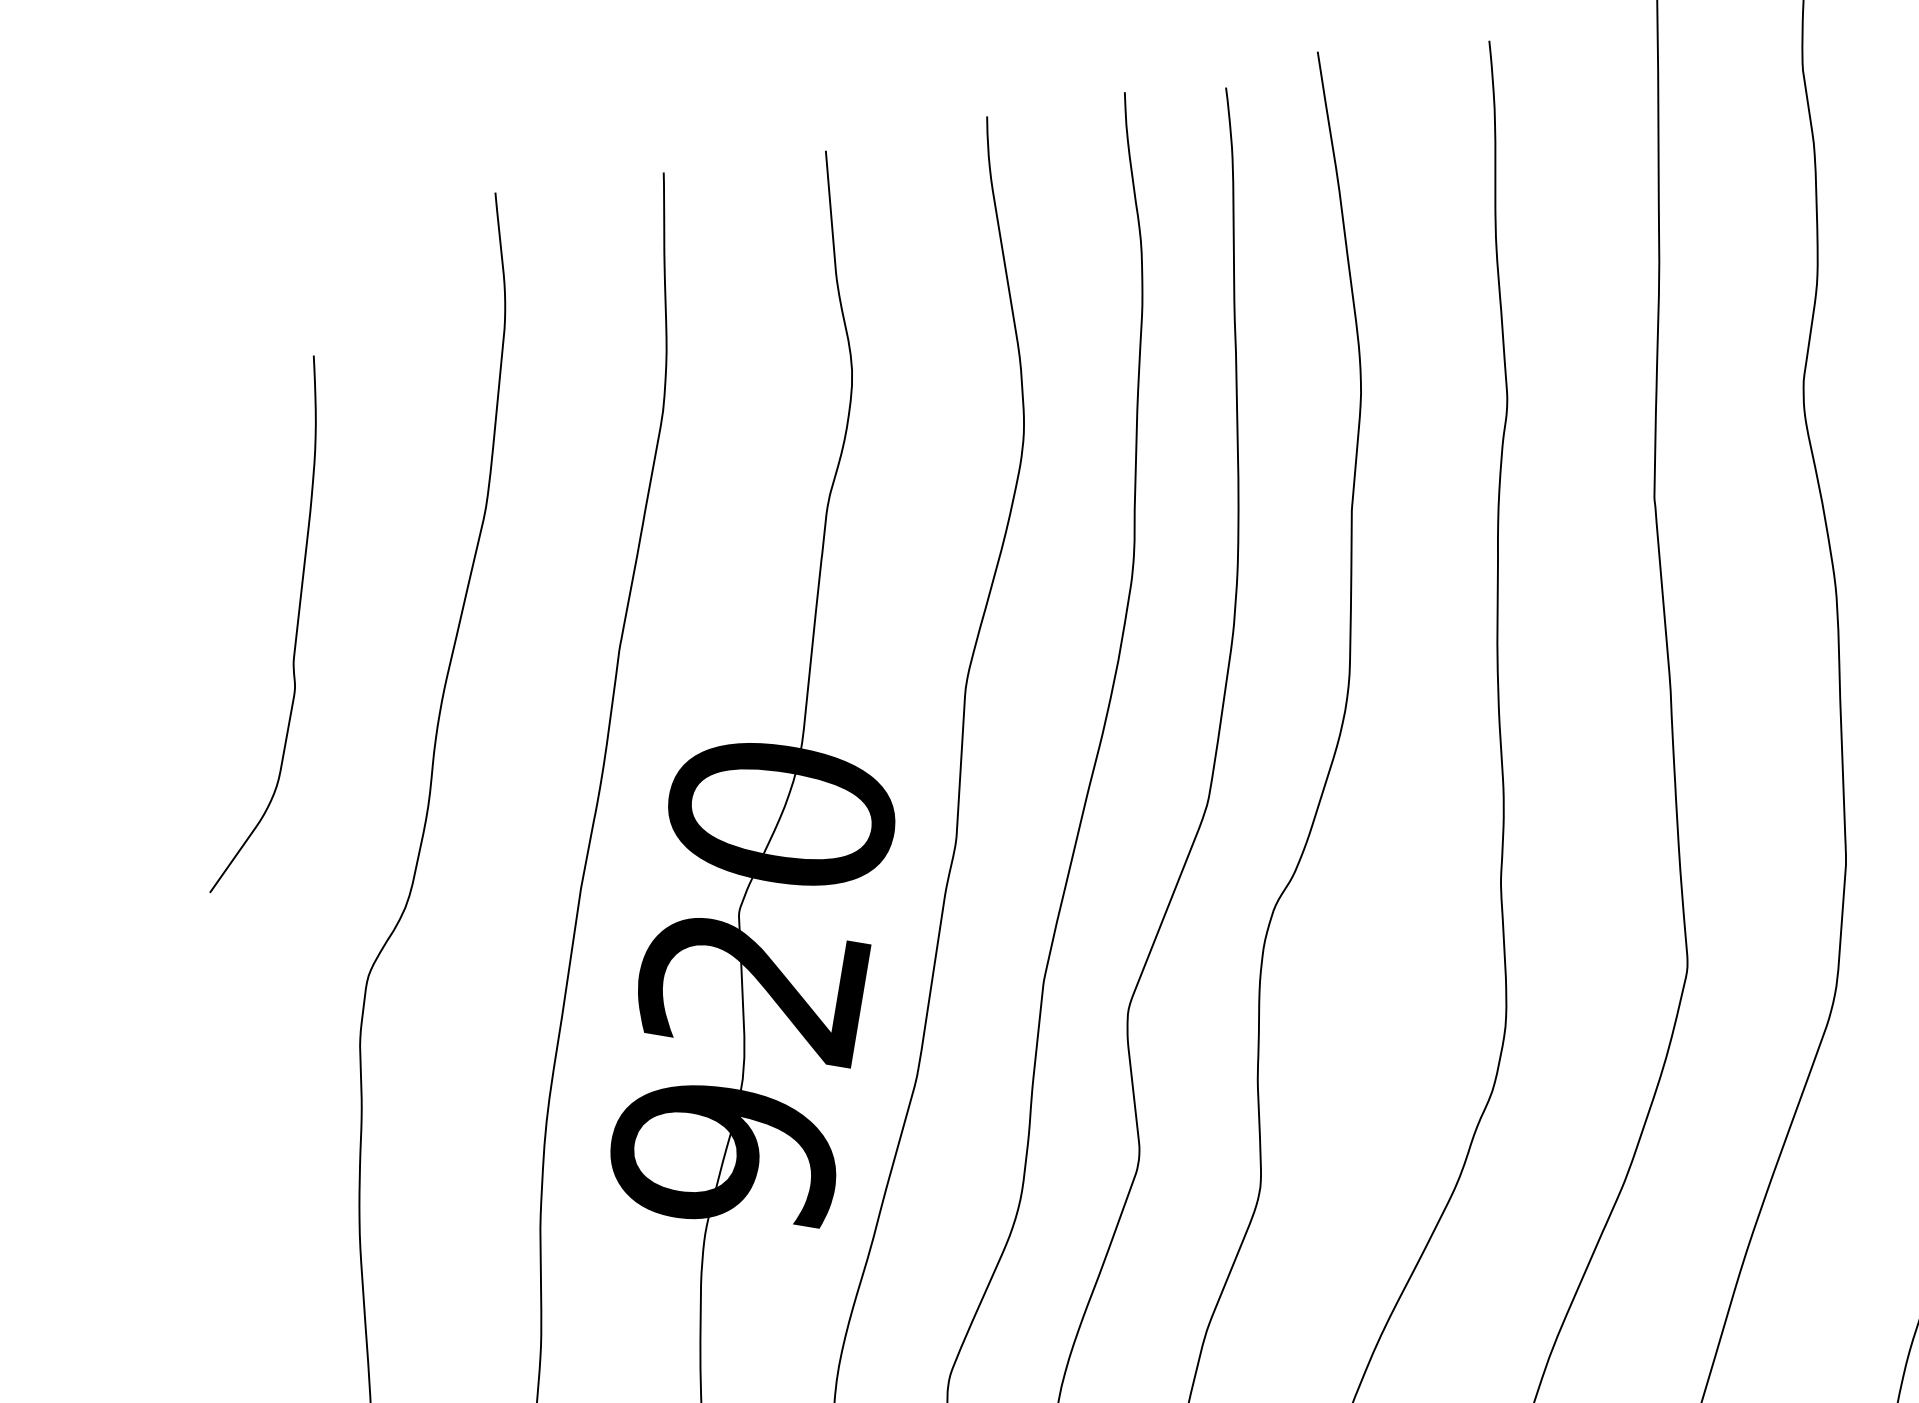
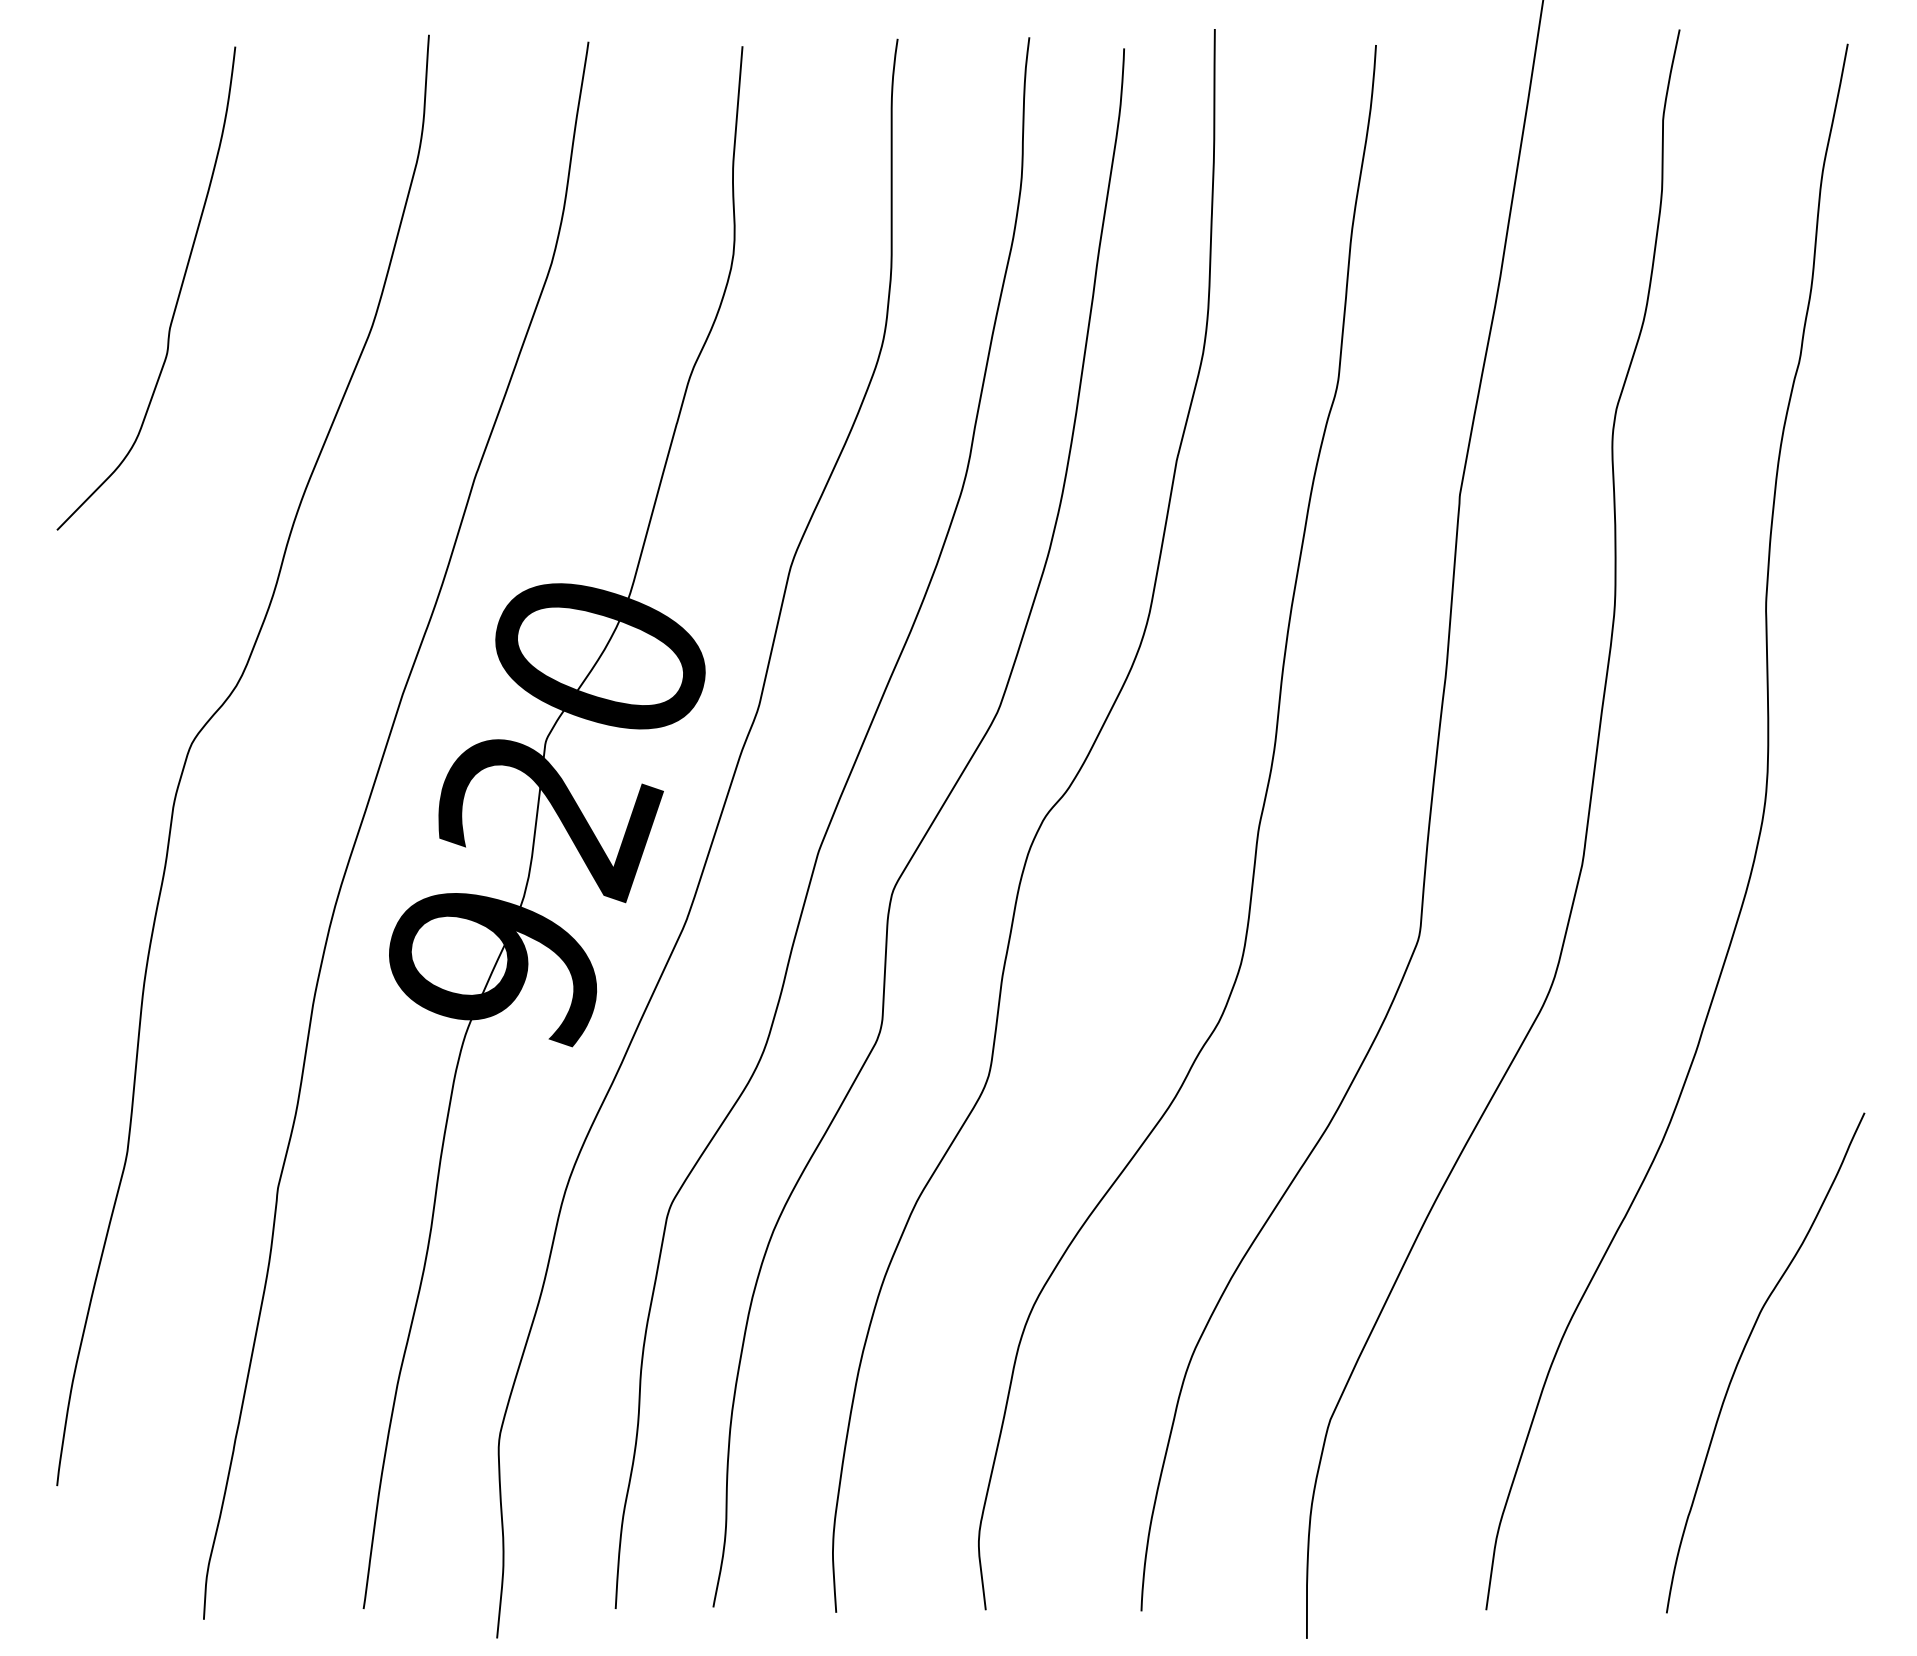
curve: (296, 627) -> (177, 296), moved

